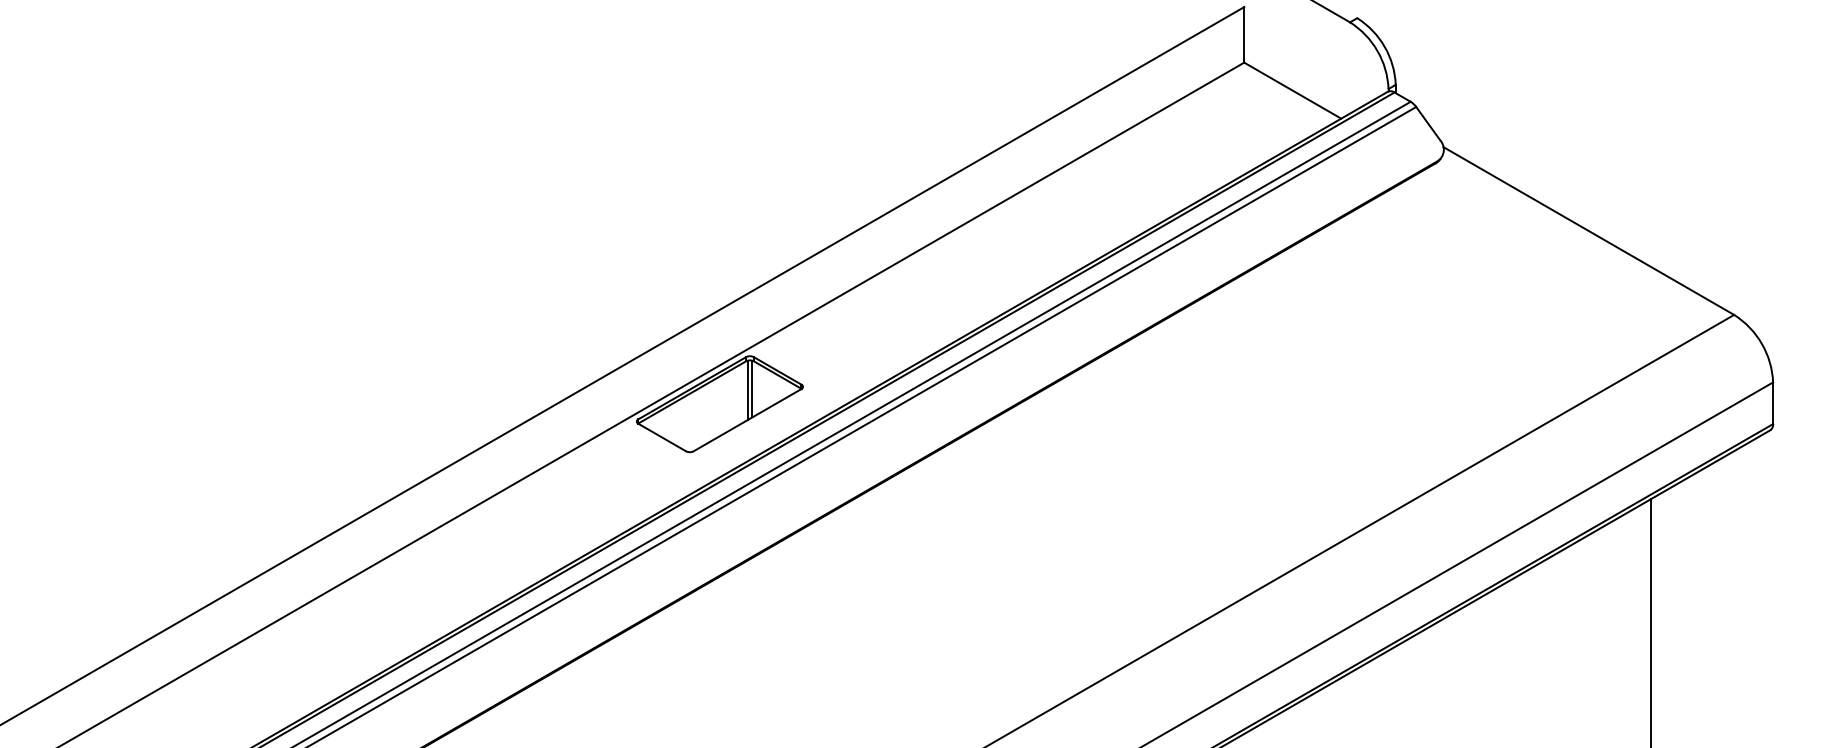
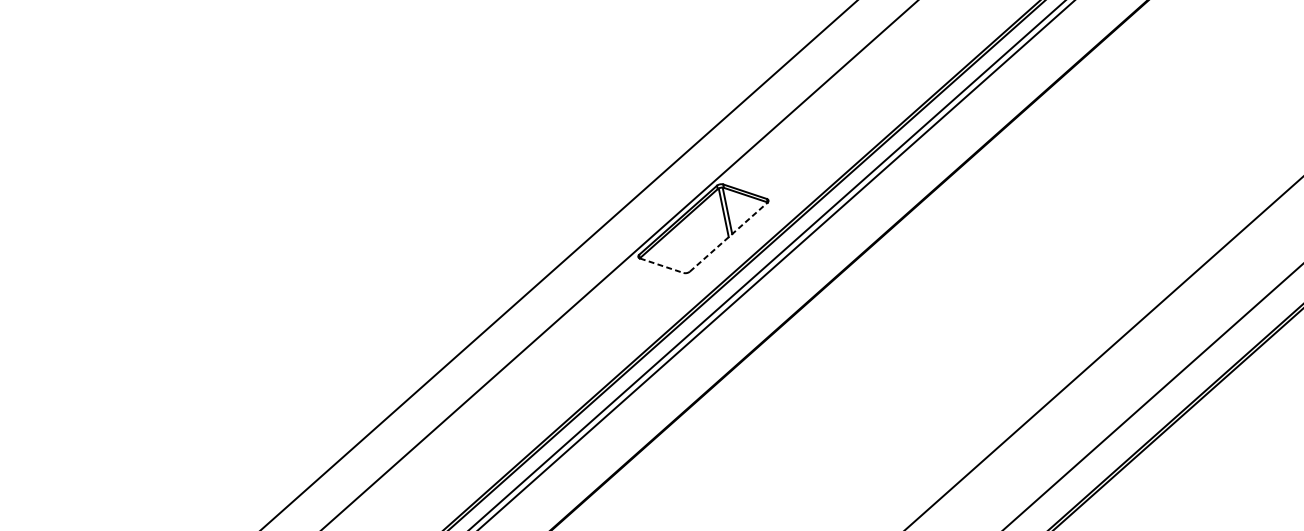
line: (748, 419) -> (729, 236), solid -> dashed
line: (662, 437) -> (662, 265), solid -> dashed

